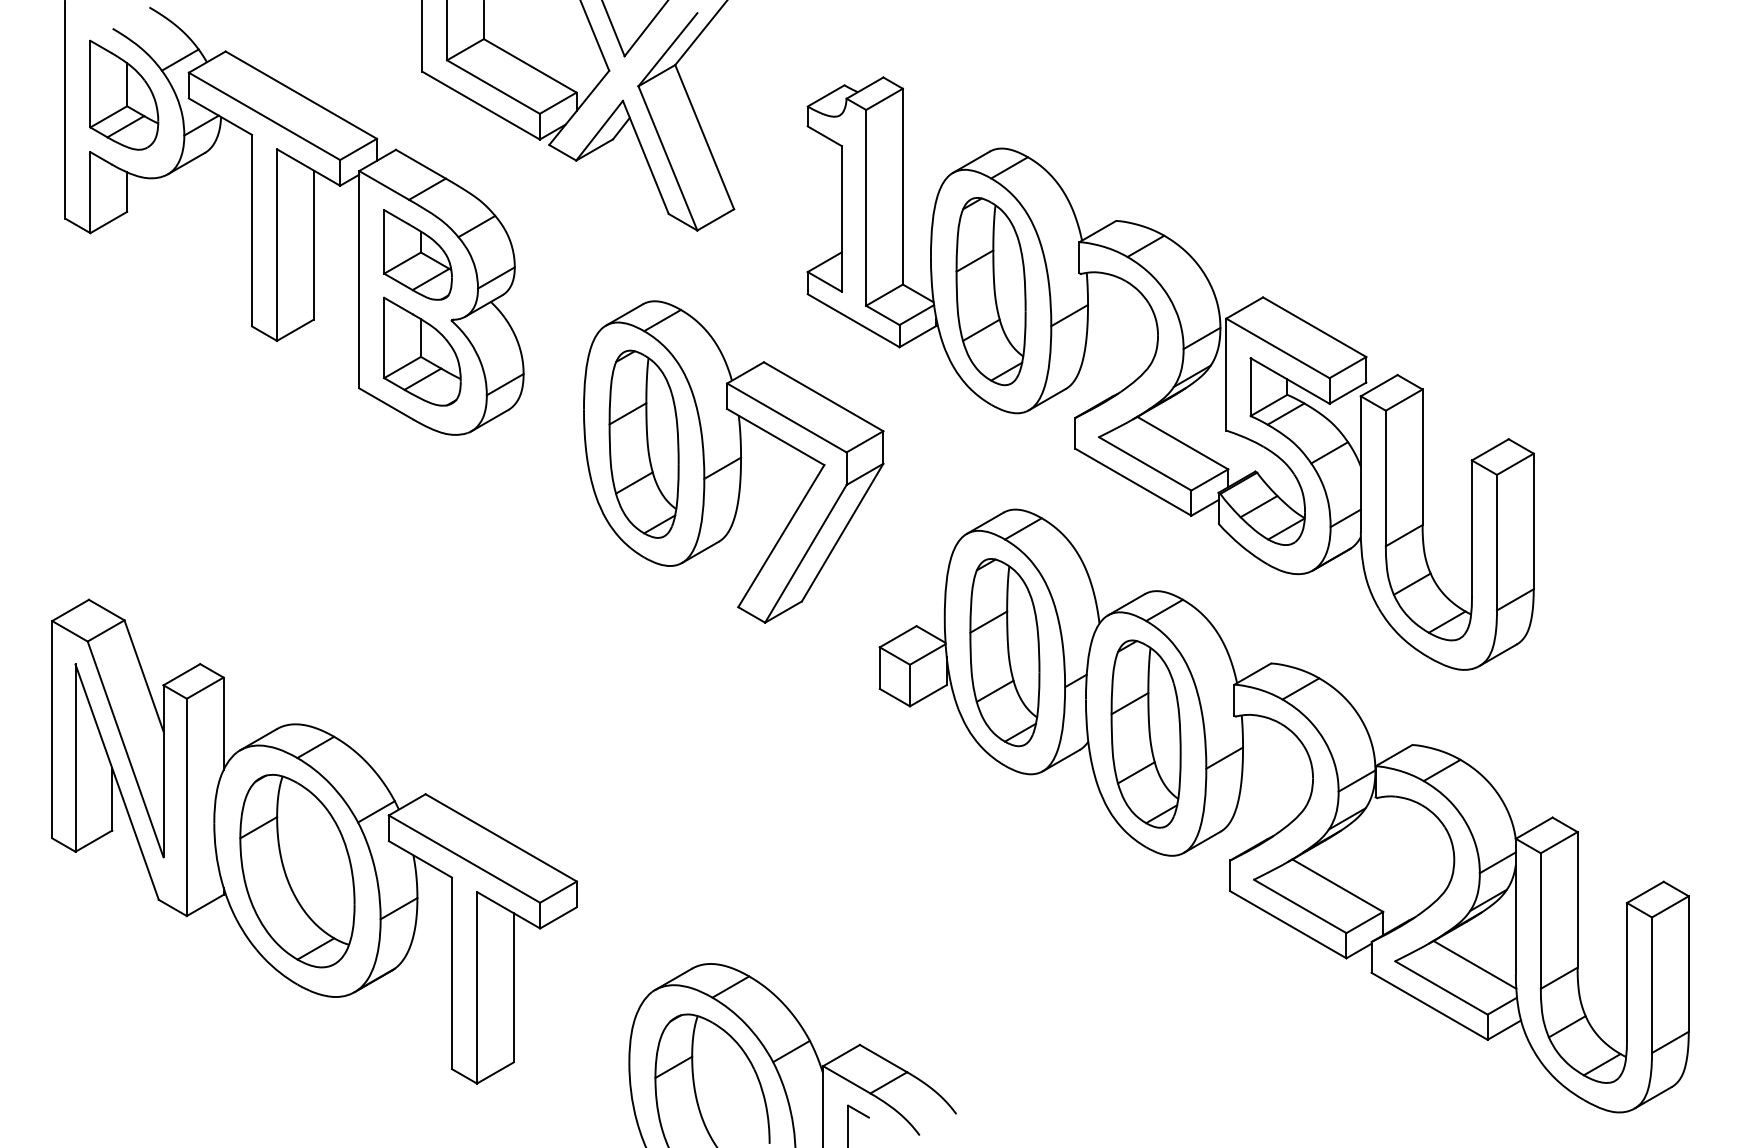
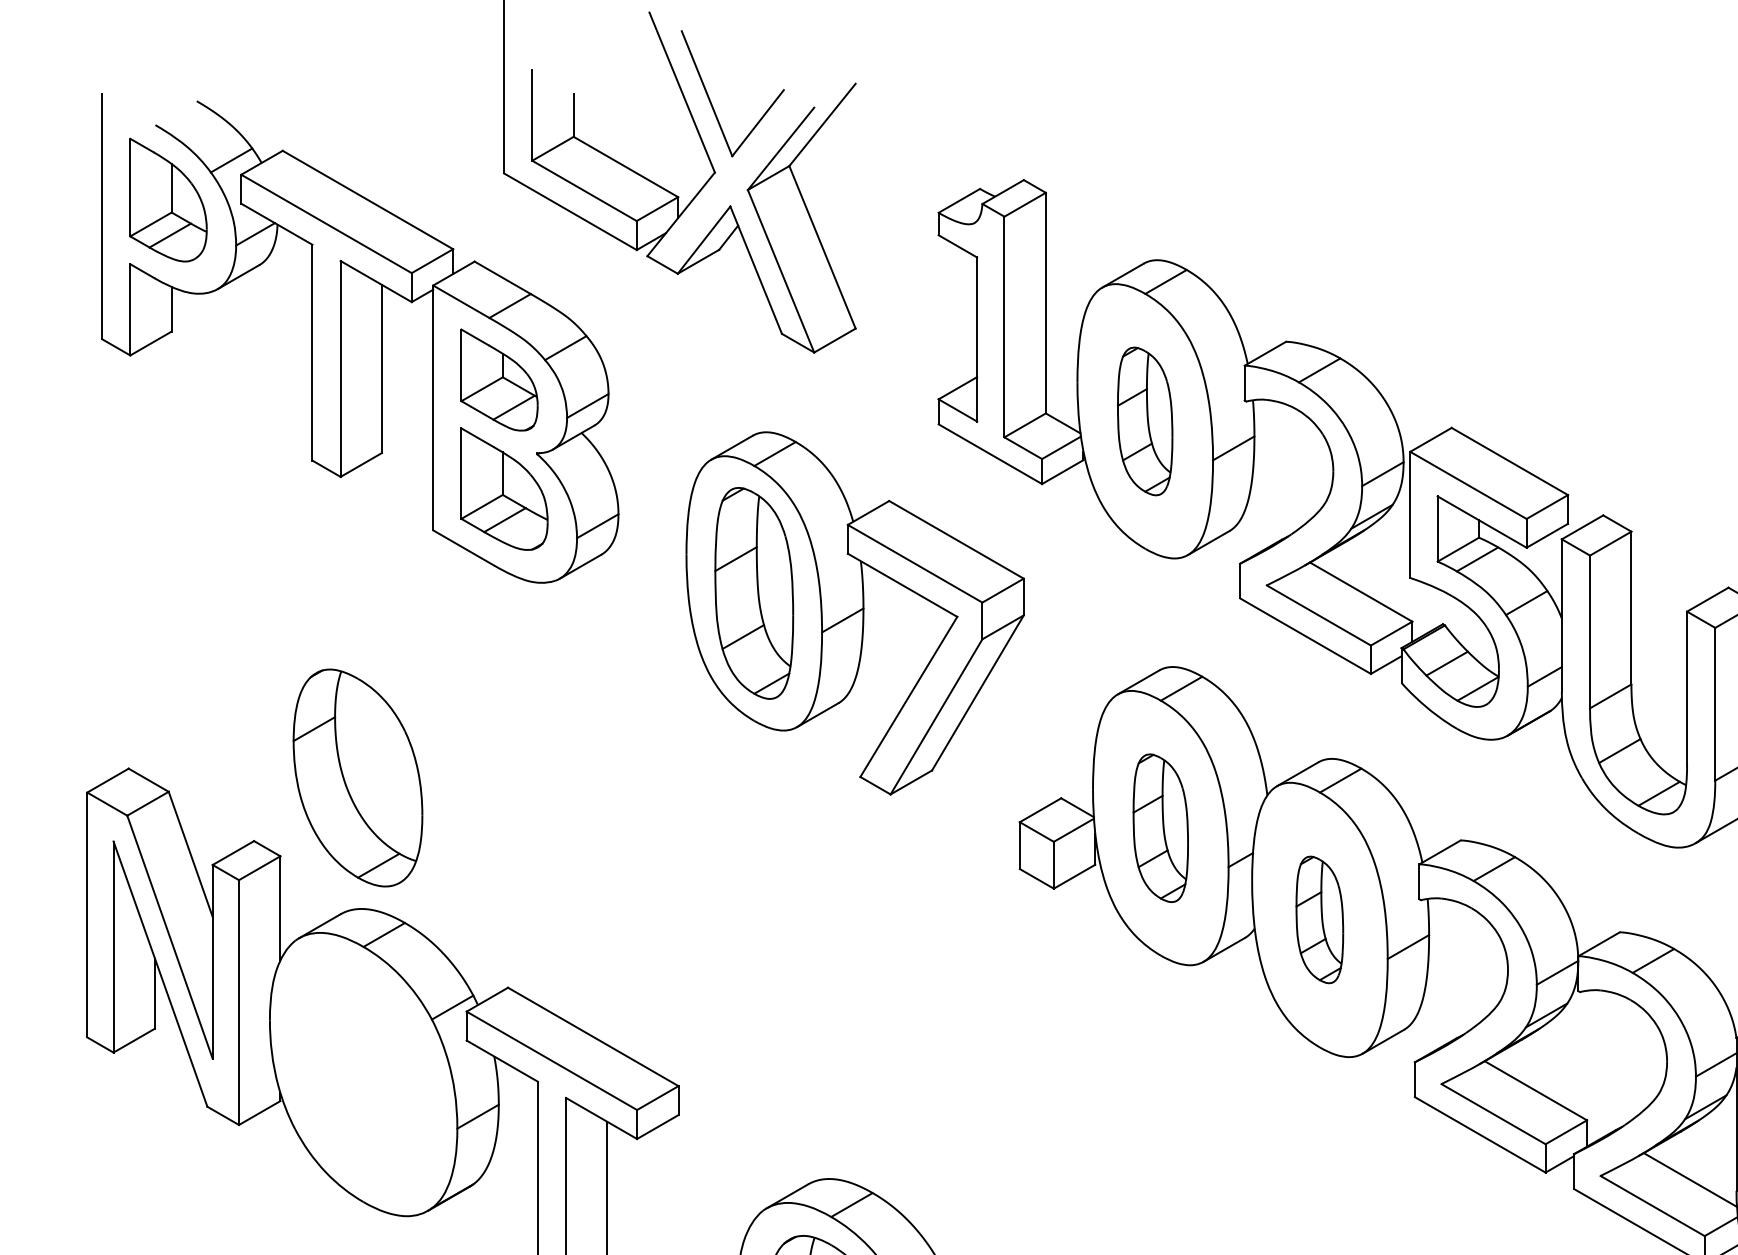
part: (990, 291) -> (1144, 421), size x0.7
part: (1004, 652) -> (1160, 828), size x0.7
part: (1145, 733) -> (1319, 919), size x0.6
part: (297, 870) -> (358, 777), moved

